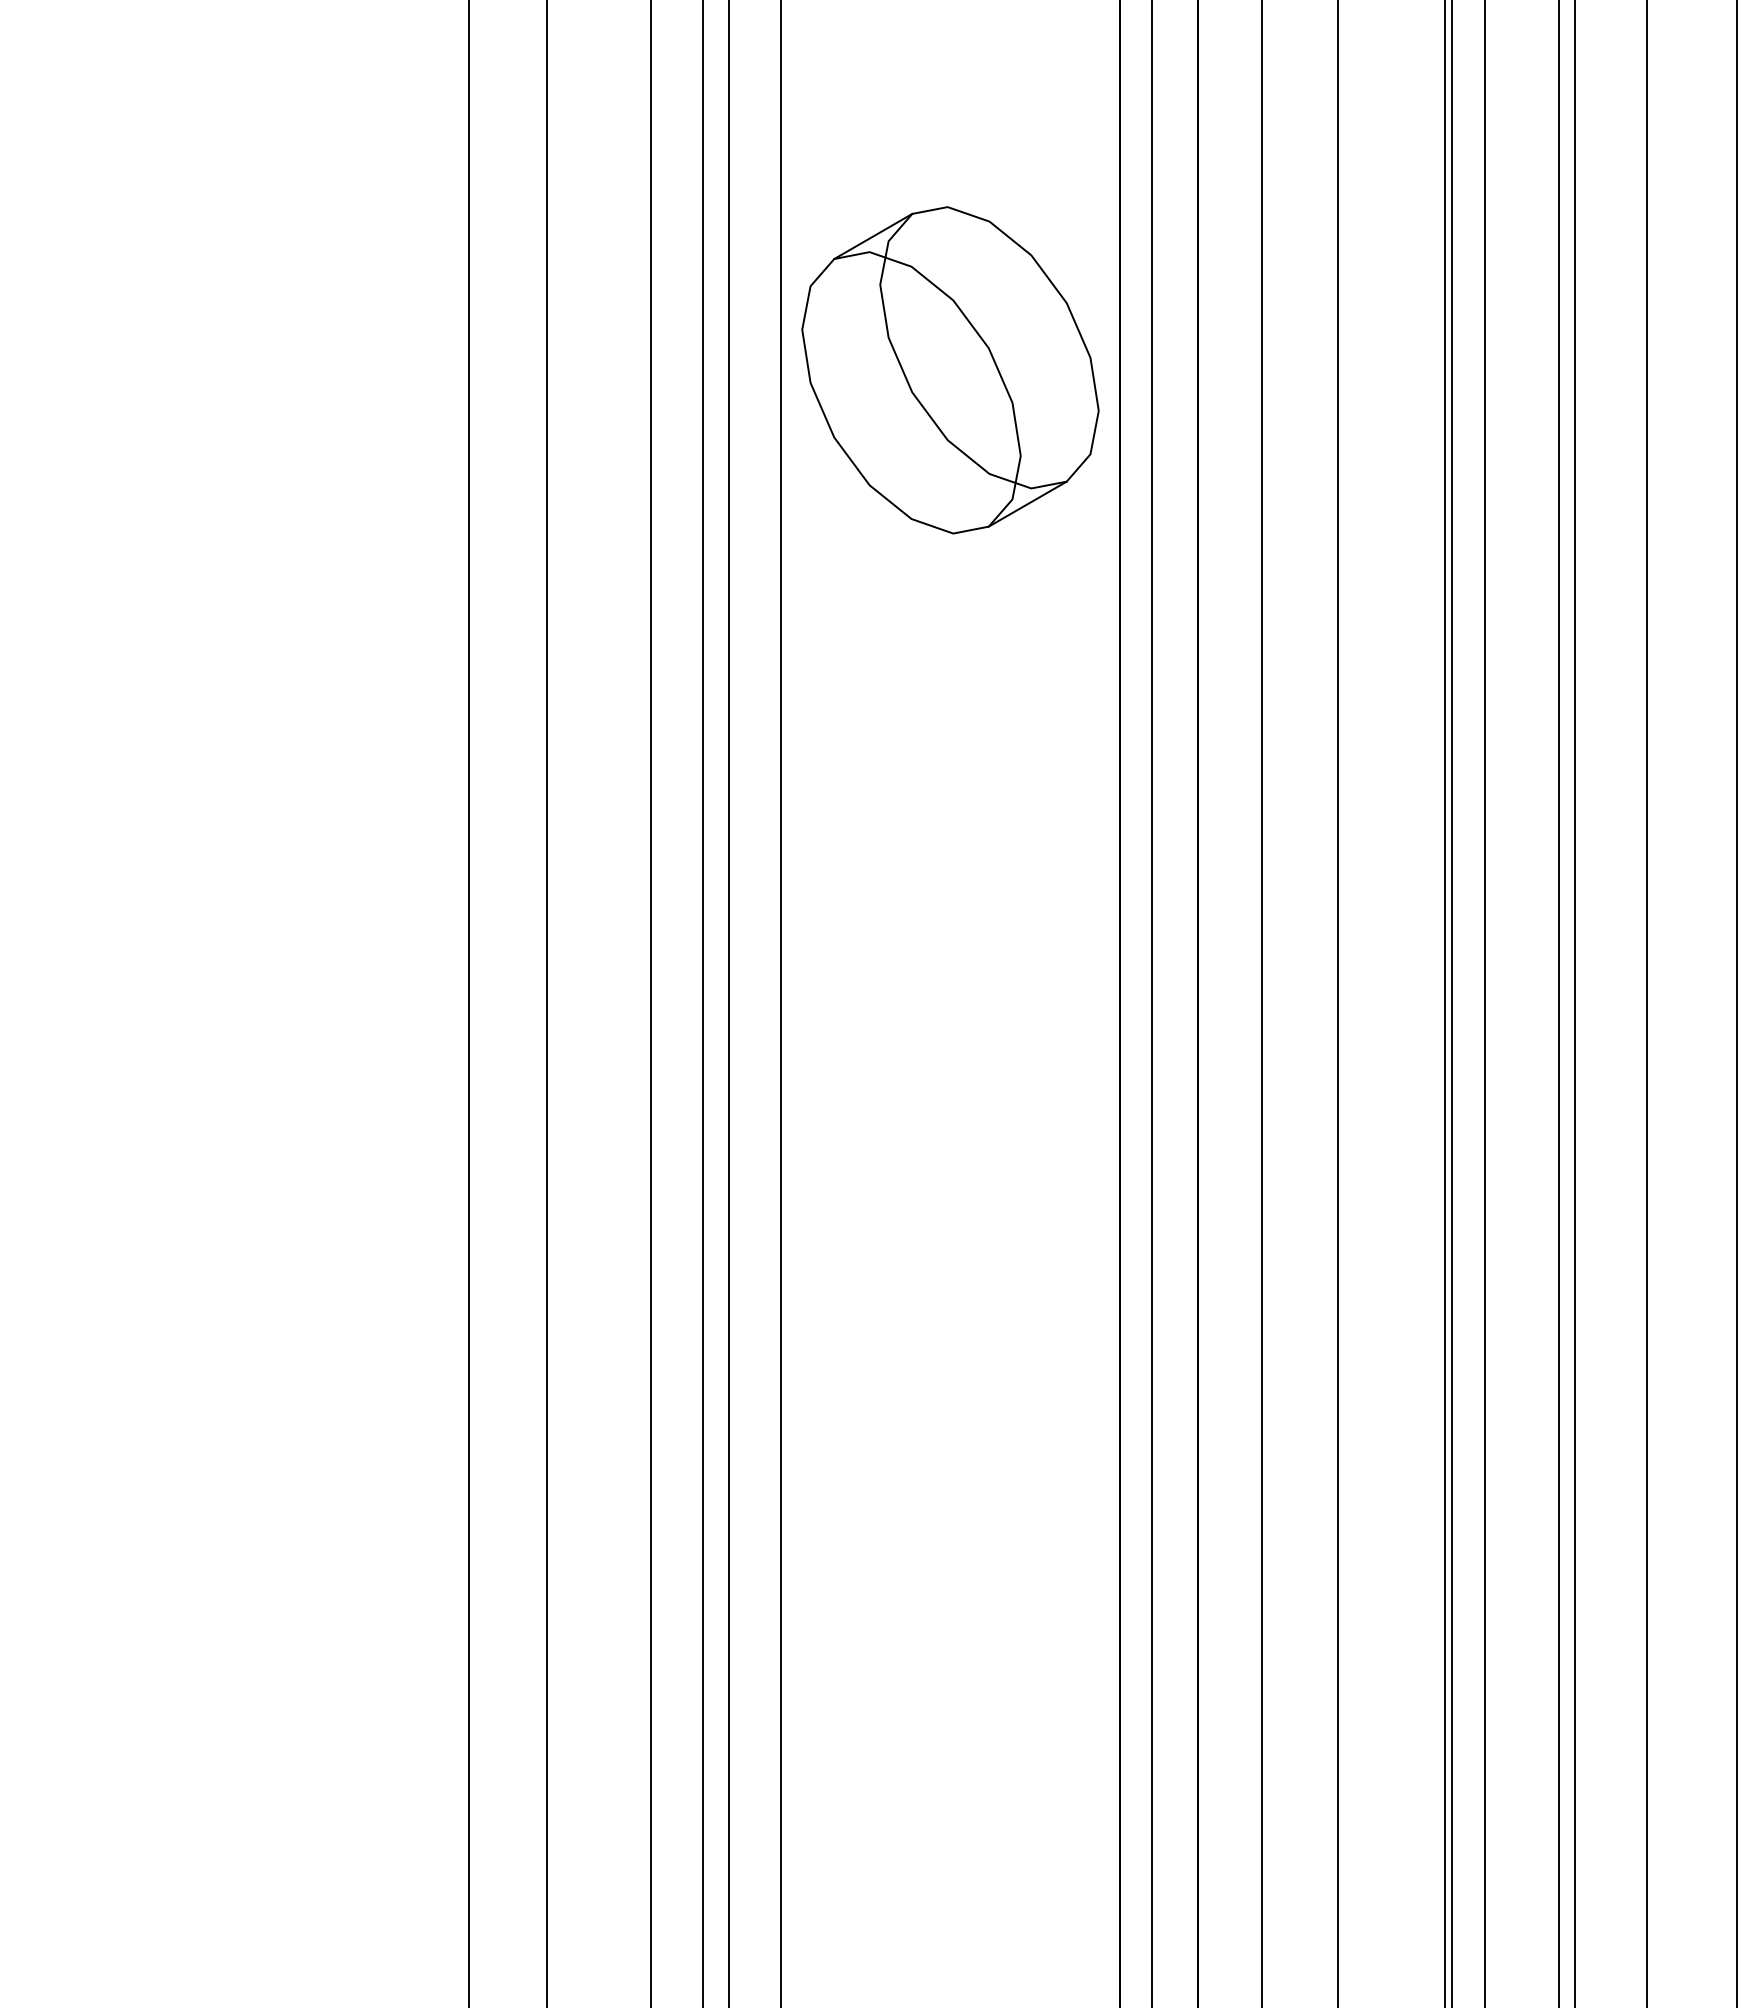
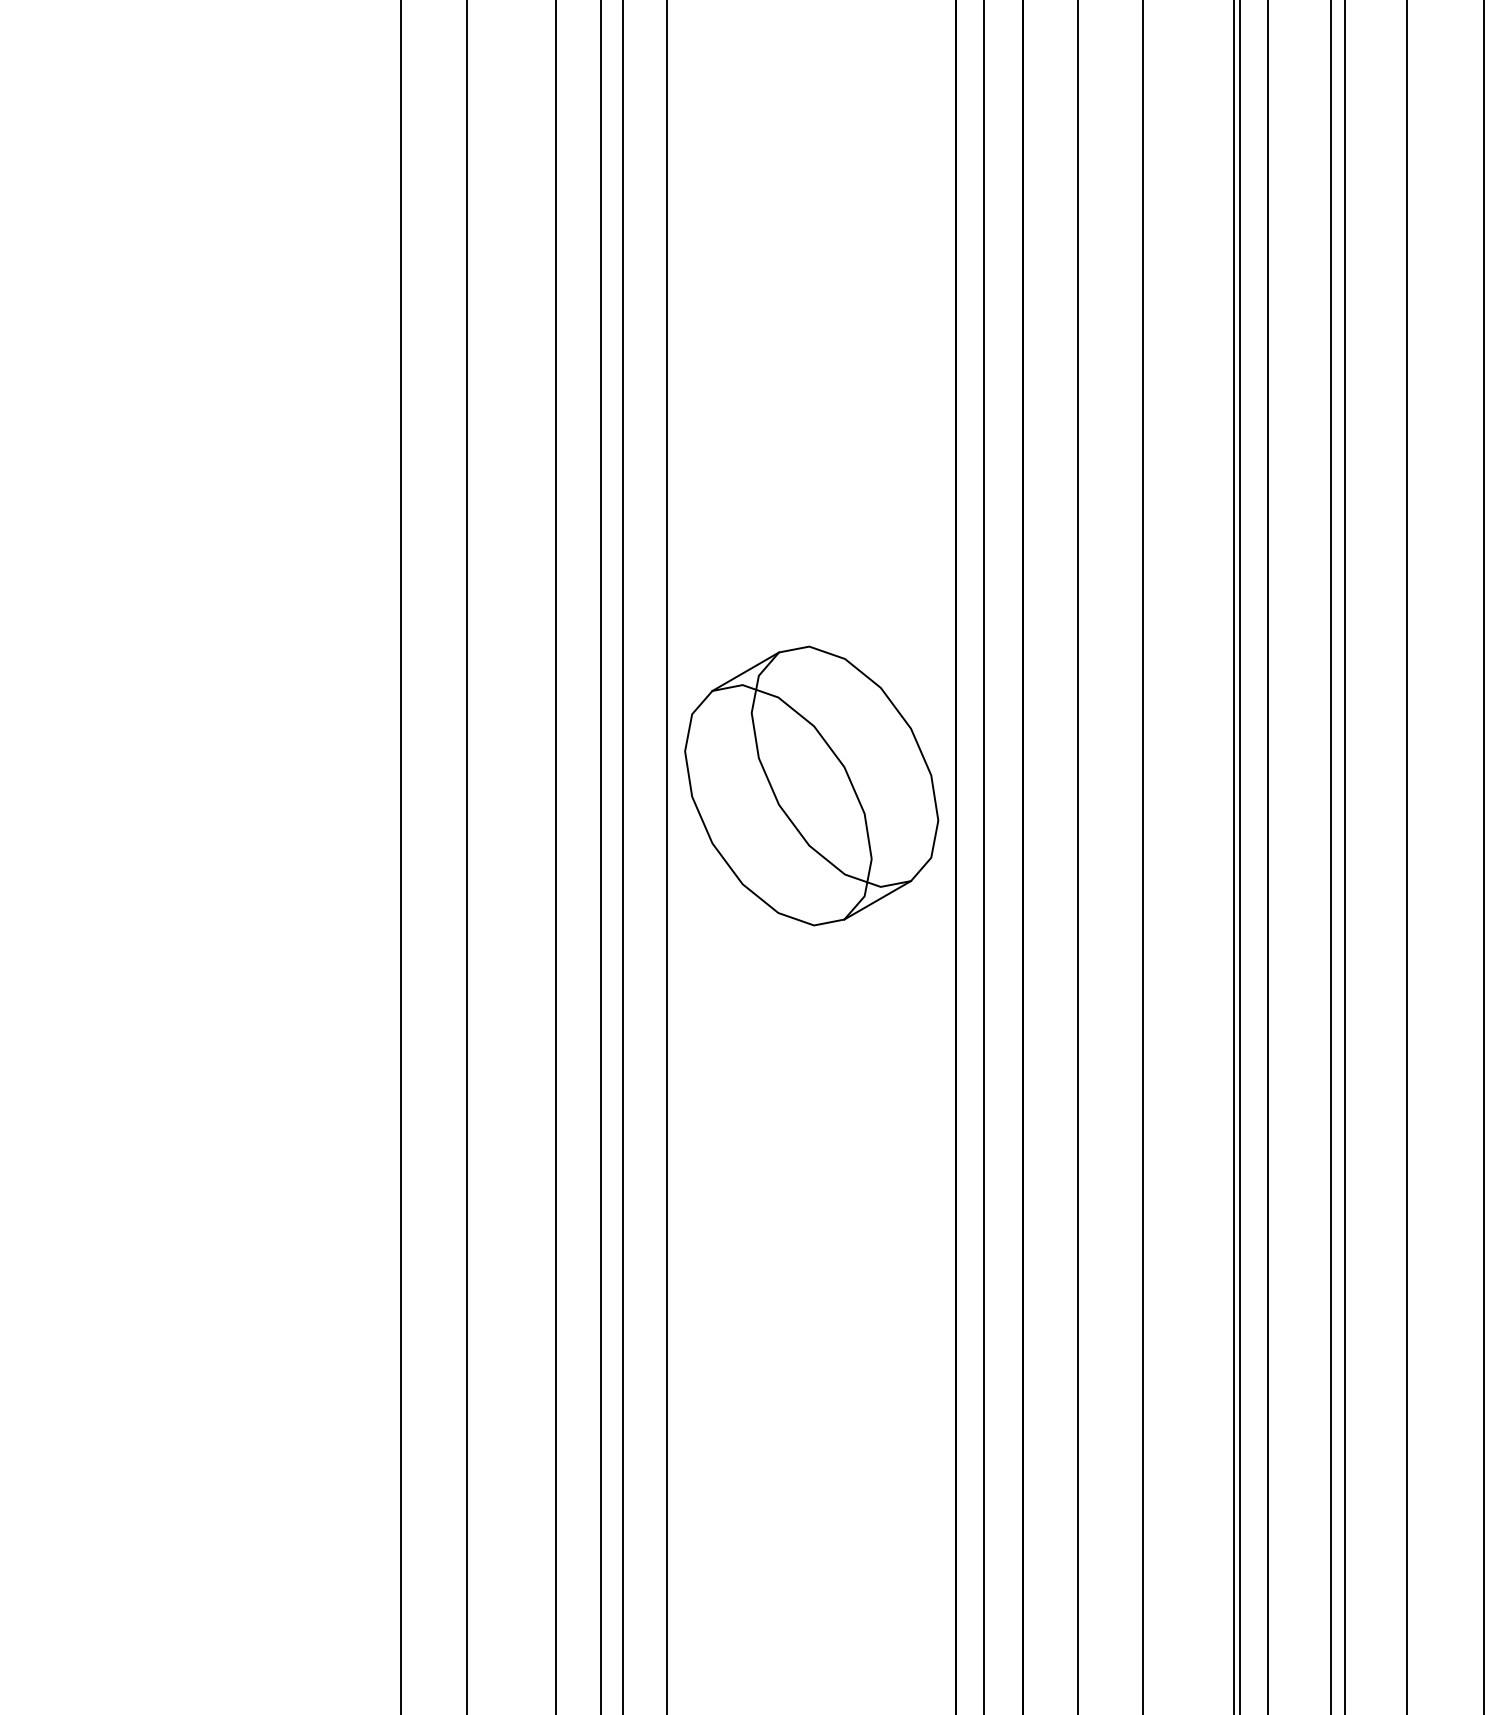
part: (950, 370) -> (811, 786), moved

